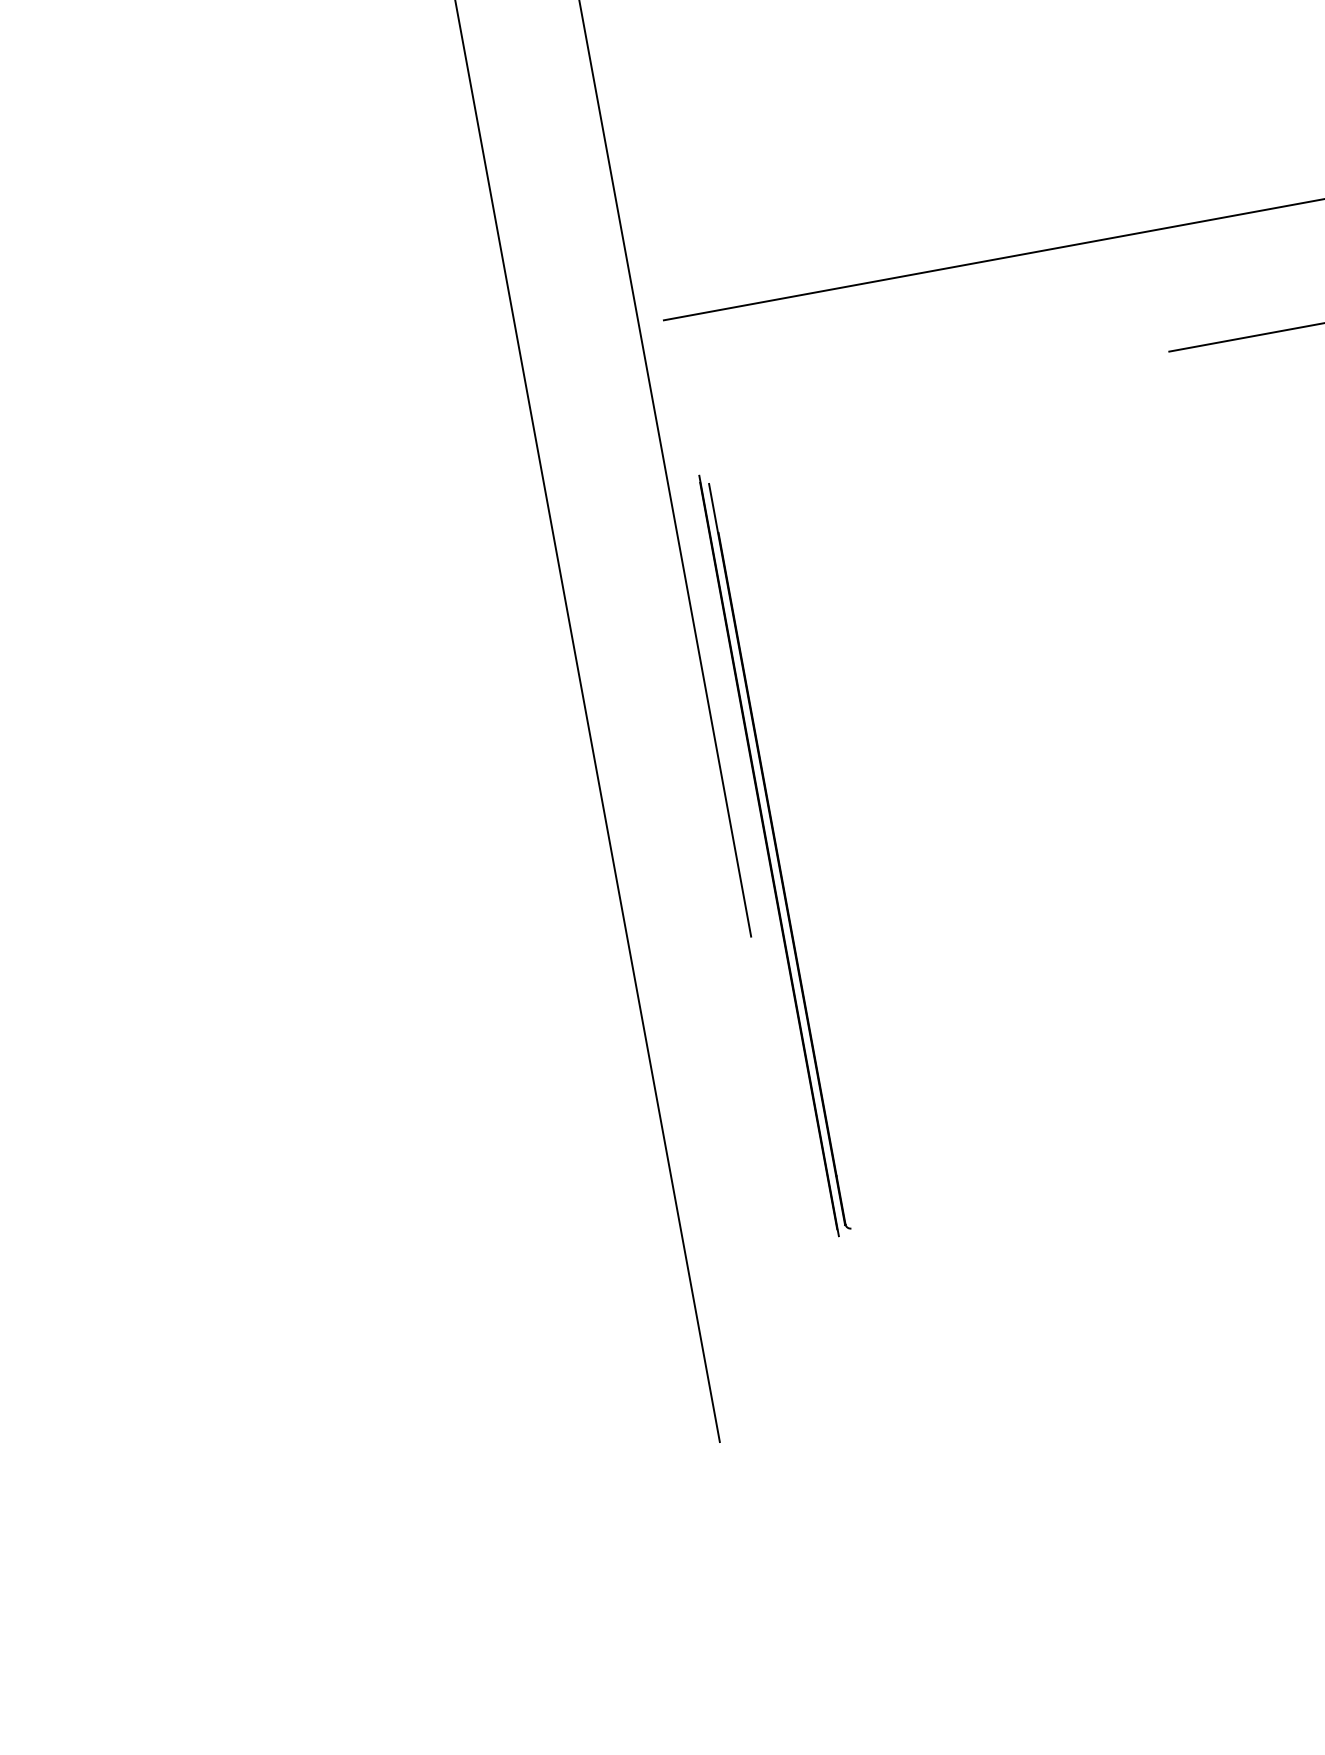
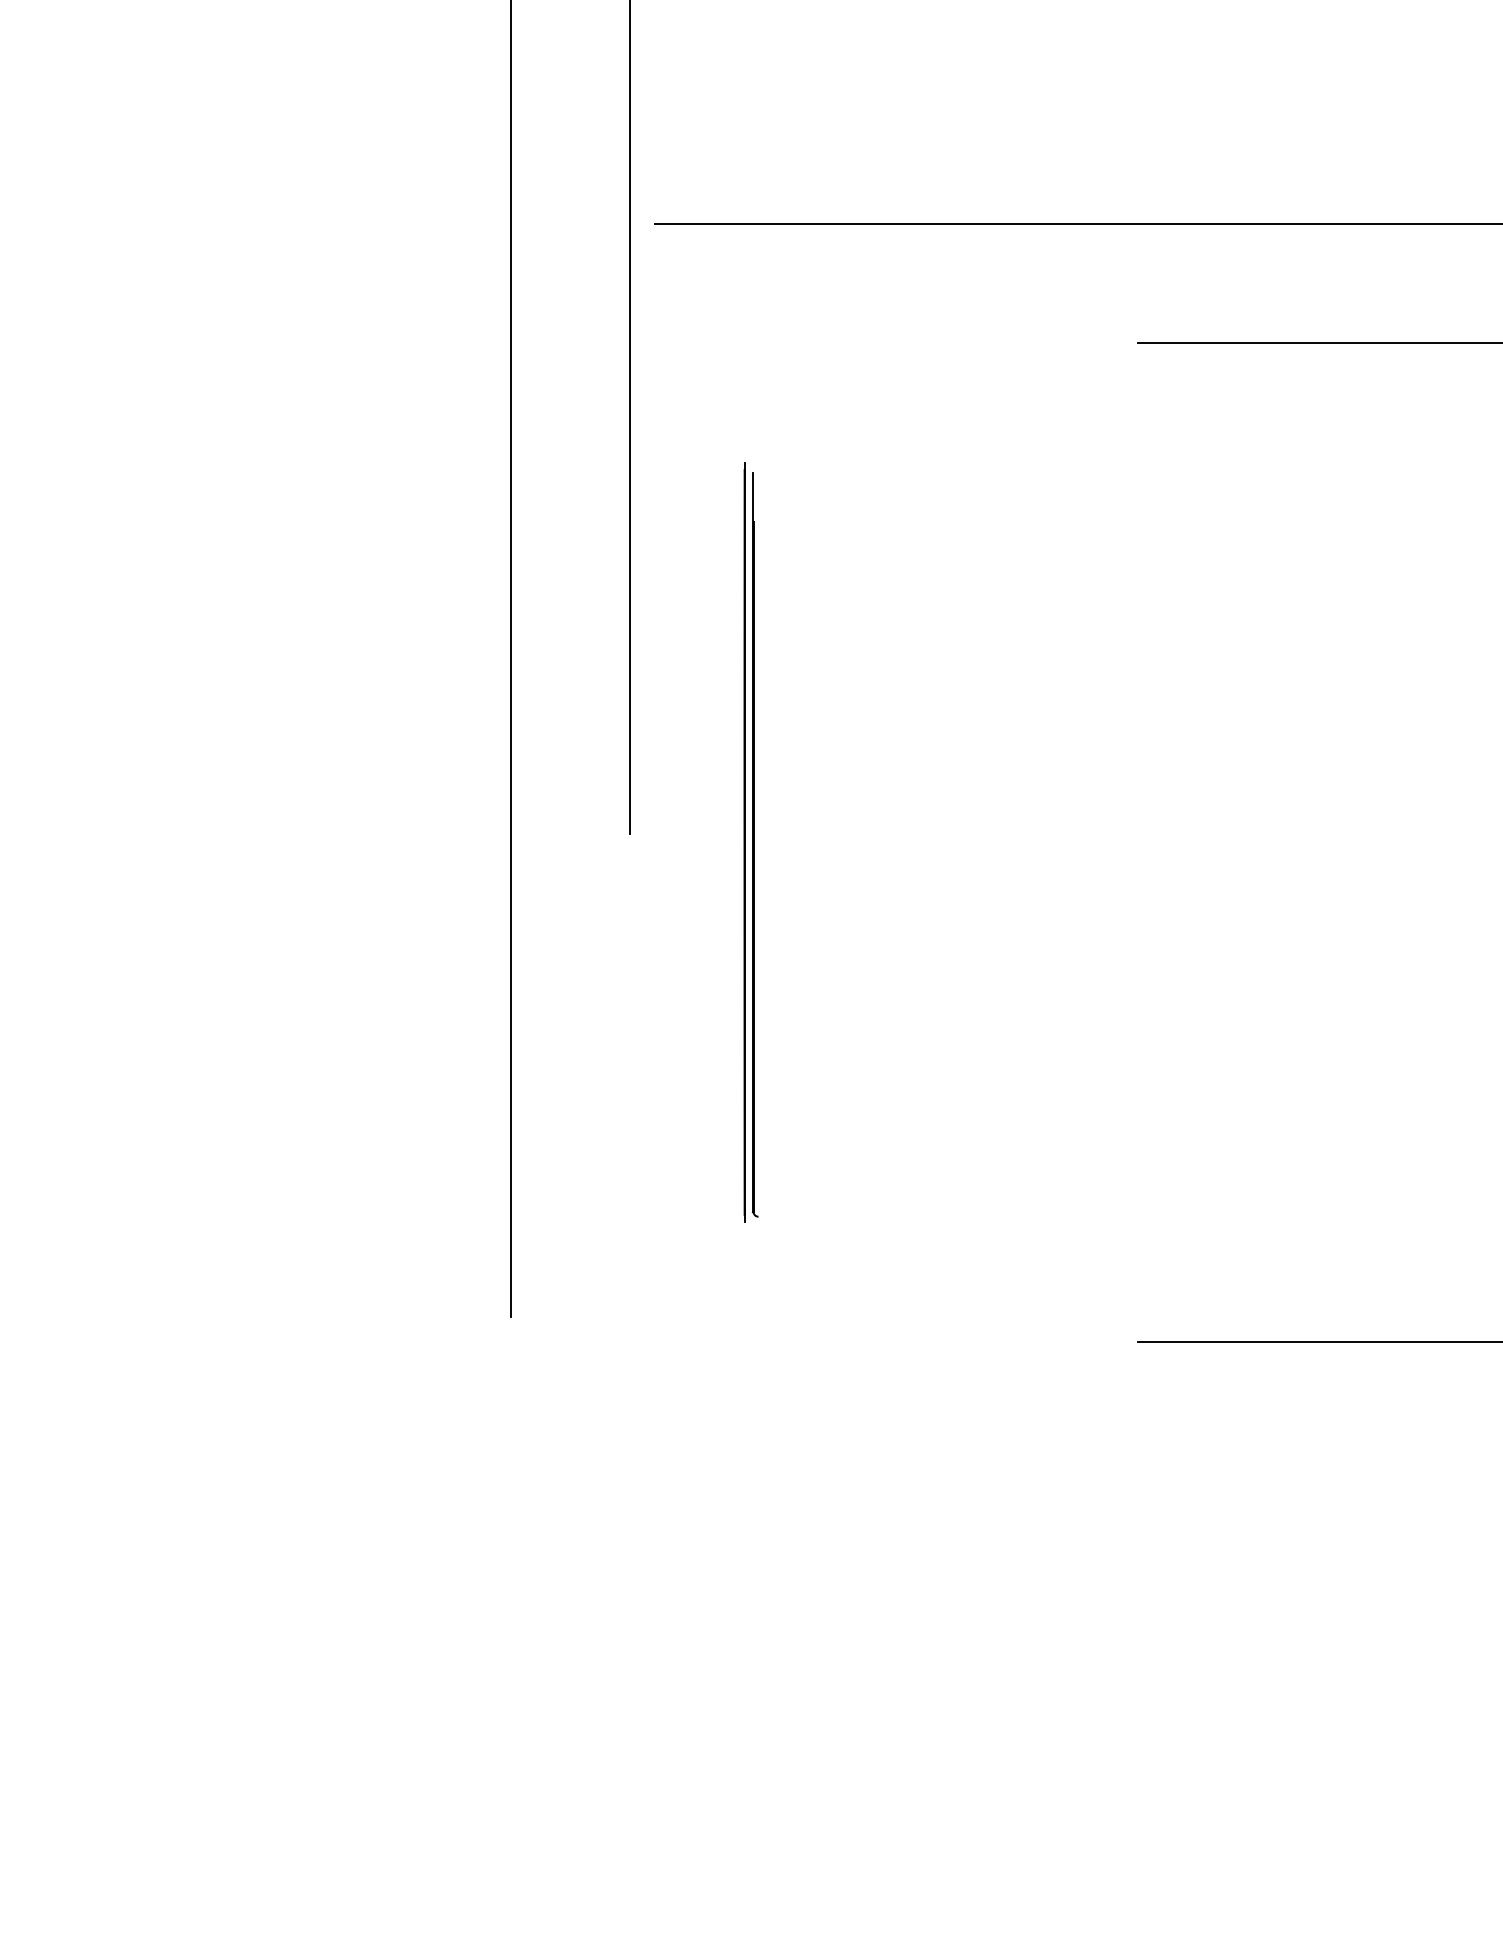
part: (774, 854) -> (750, 842), moved

